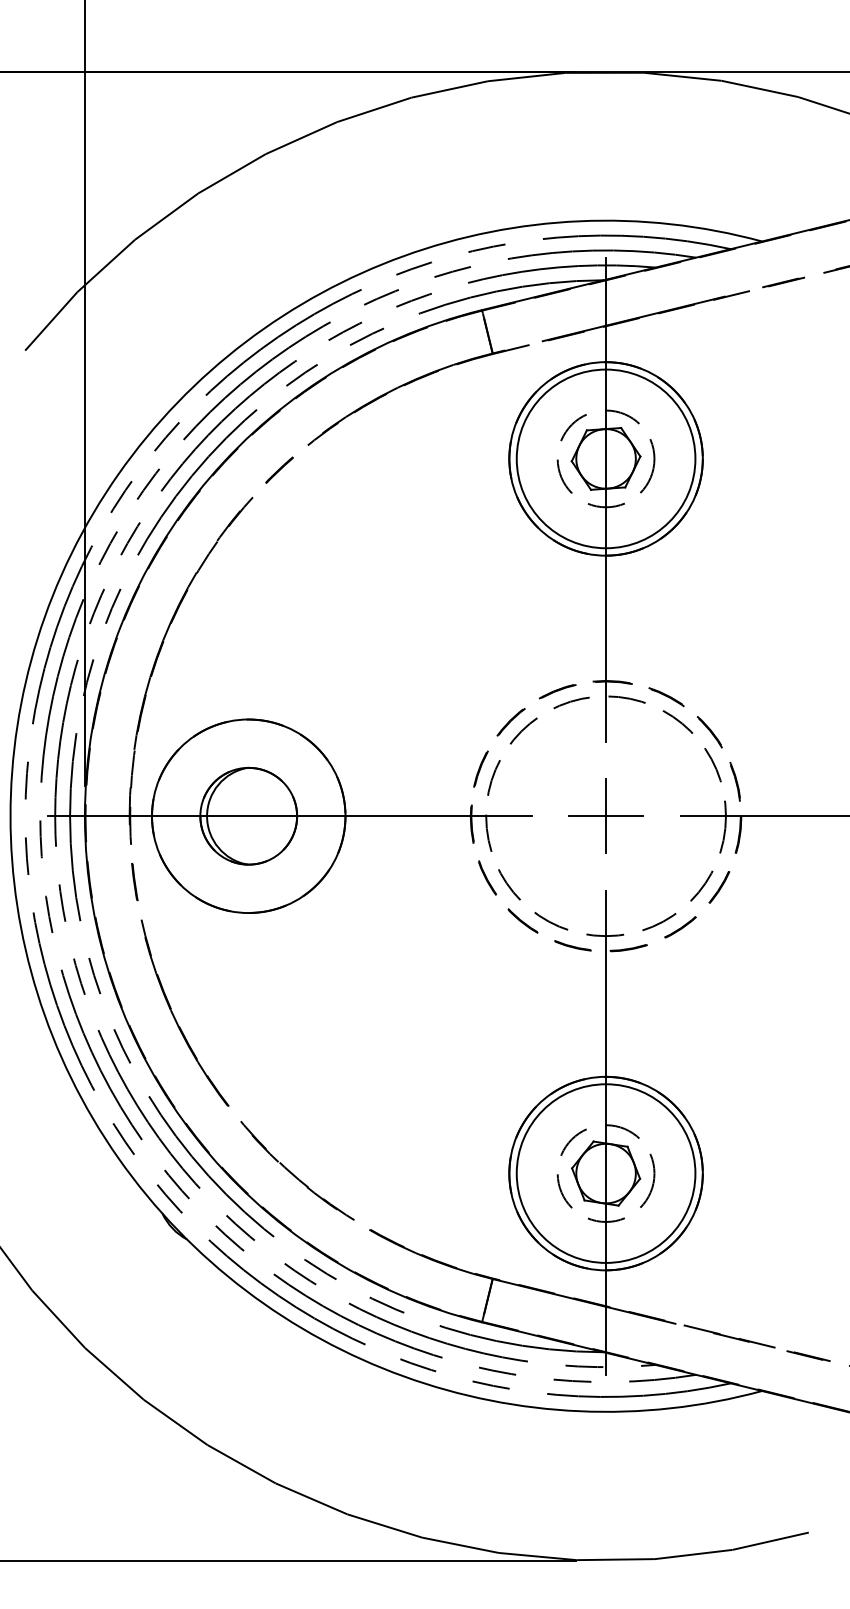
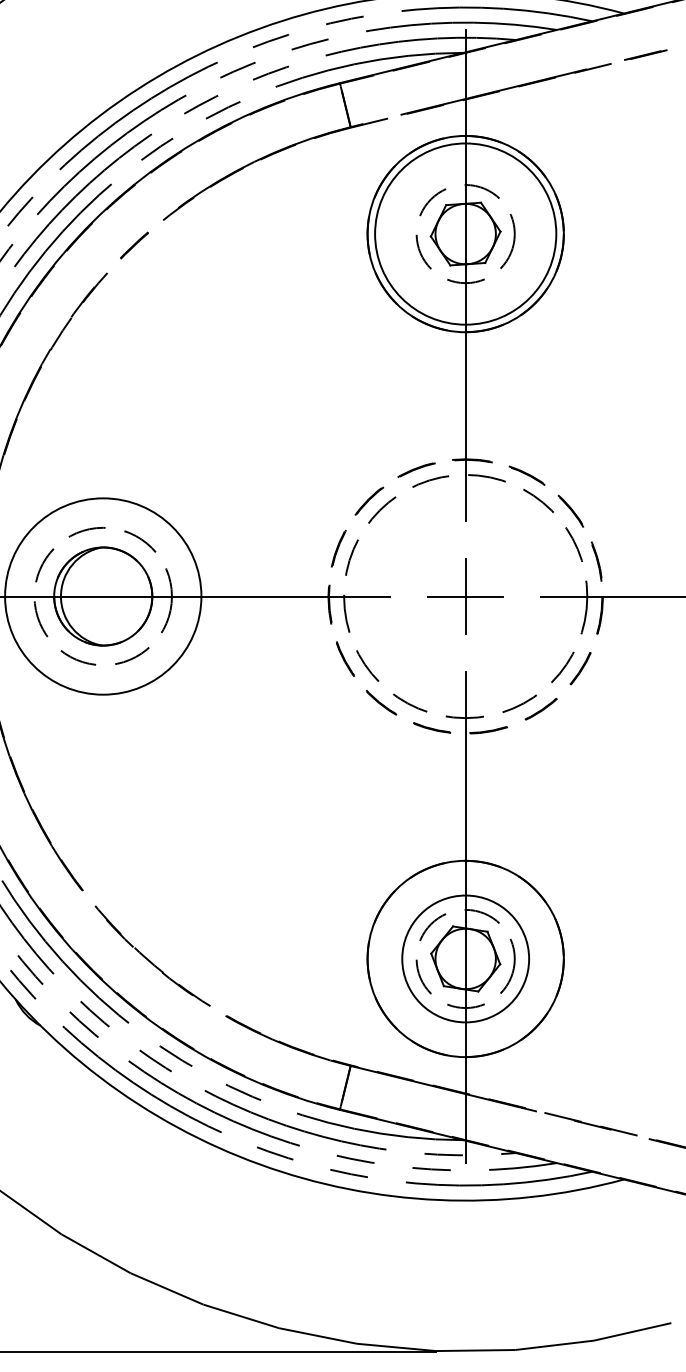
circle: (248, 816) -> (103, 596), size x0.7
circle: (605, 1173) -> (465, 958), size x0.7

